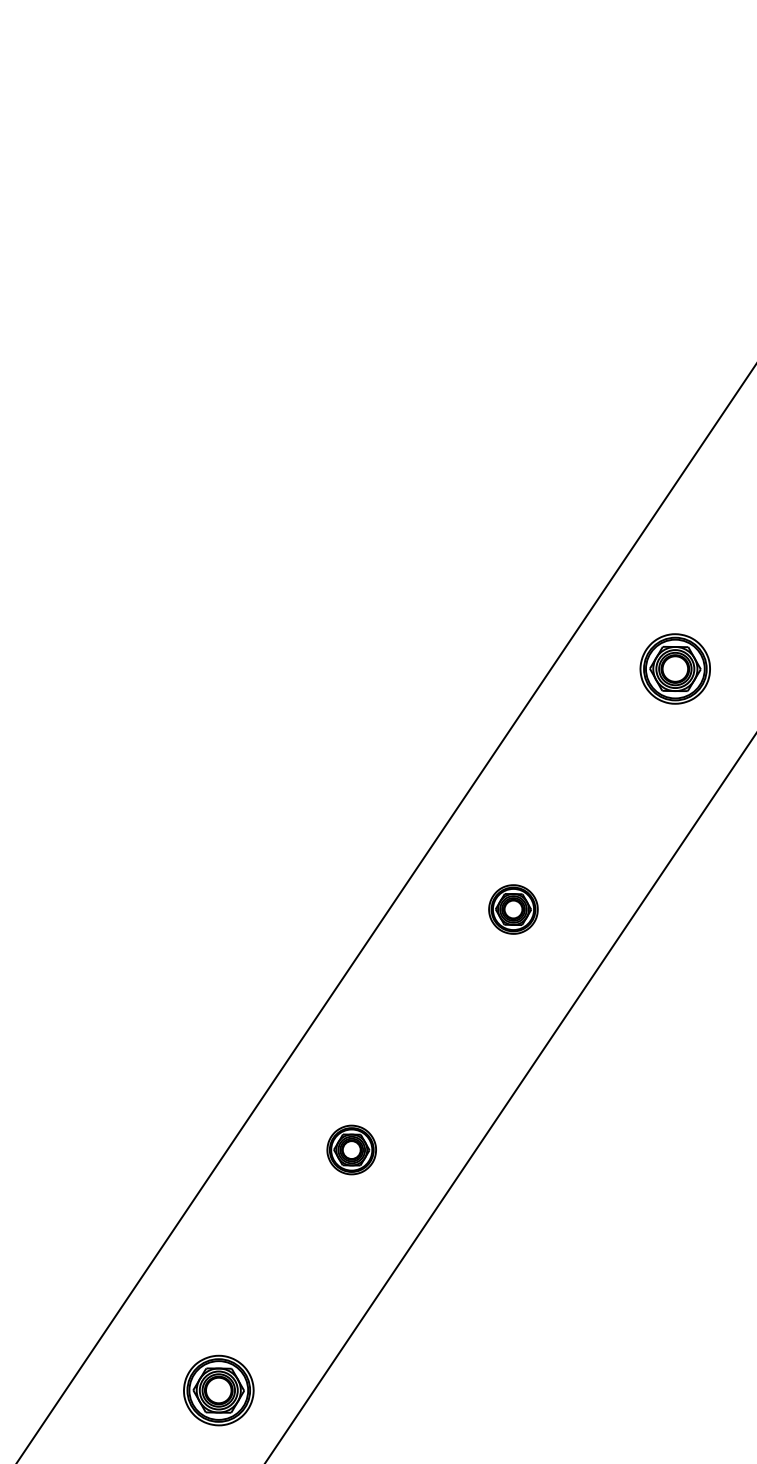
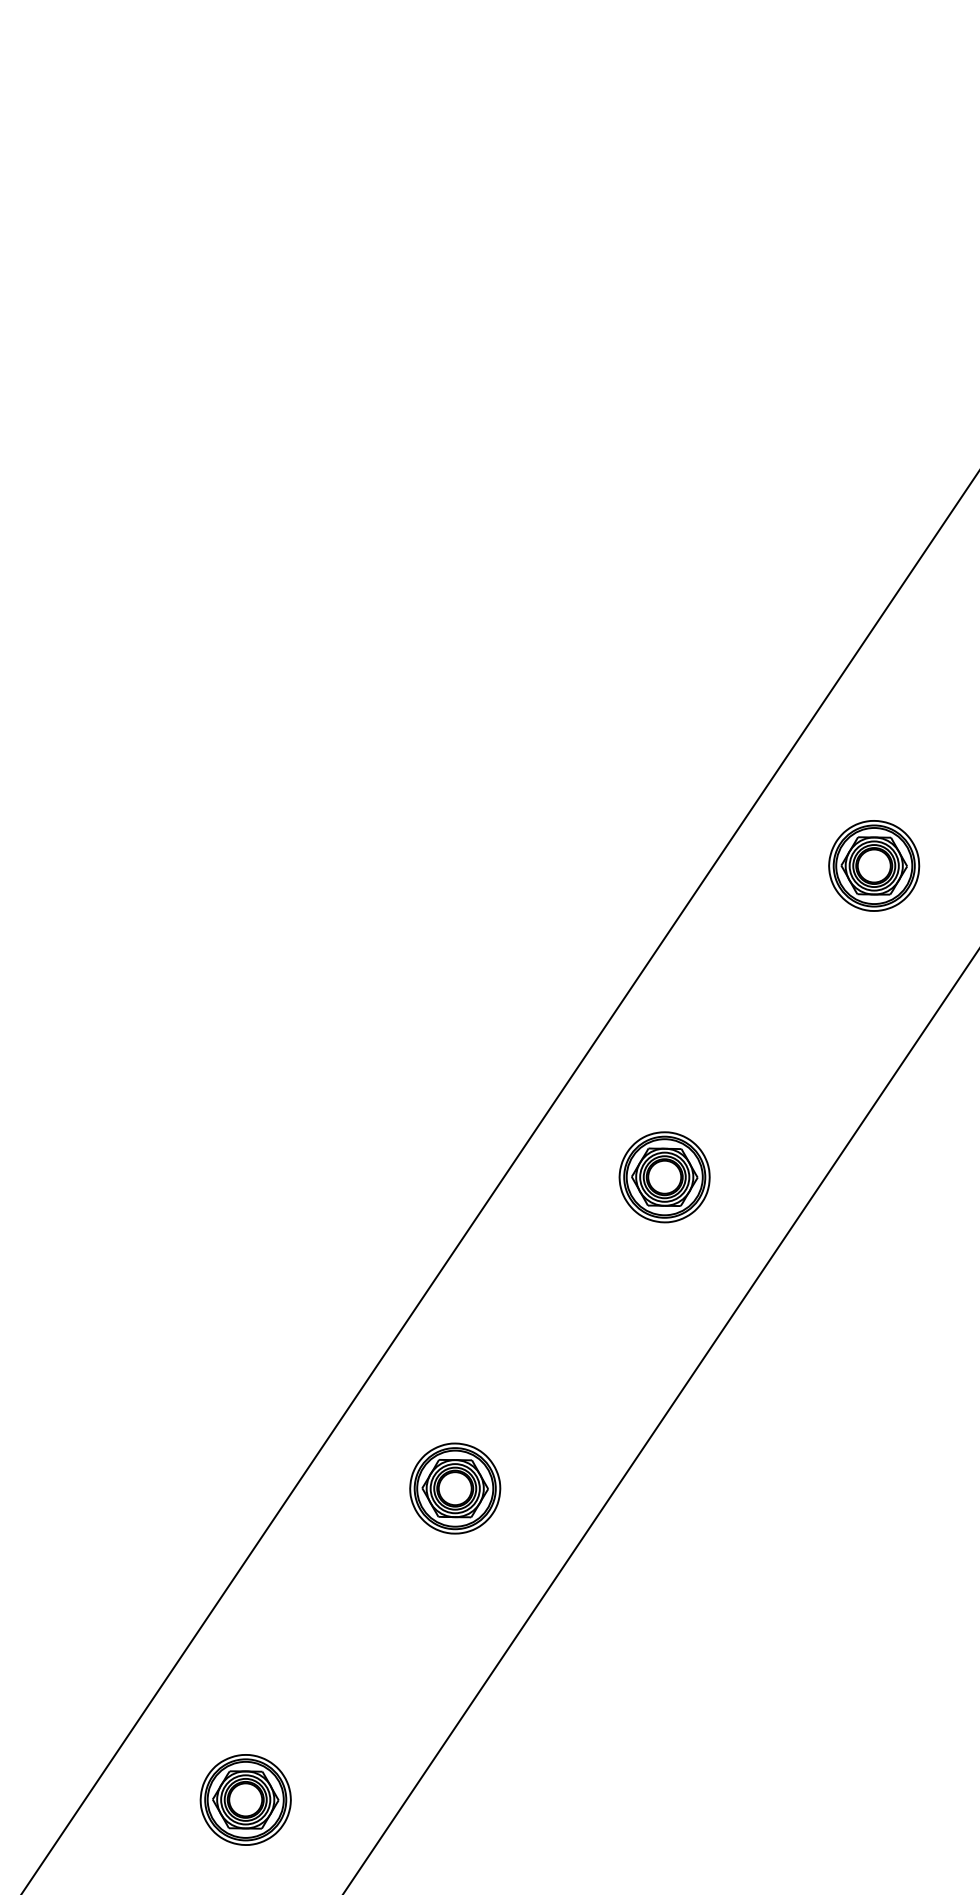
part: (513, 909) -> (664, 1177), size x1.43
part: (351, 1149) -> (455, 1487), size x1.43
part: (218, 1390) -> (245, 1799), moved

